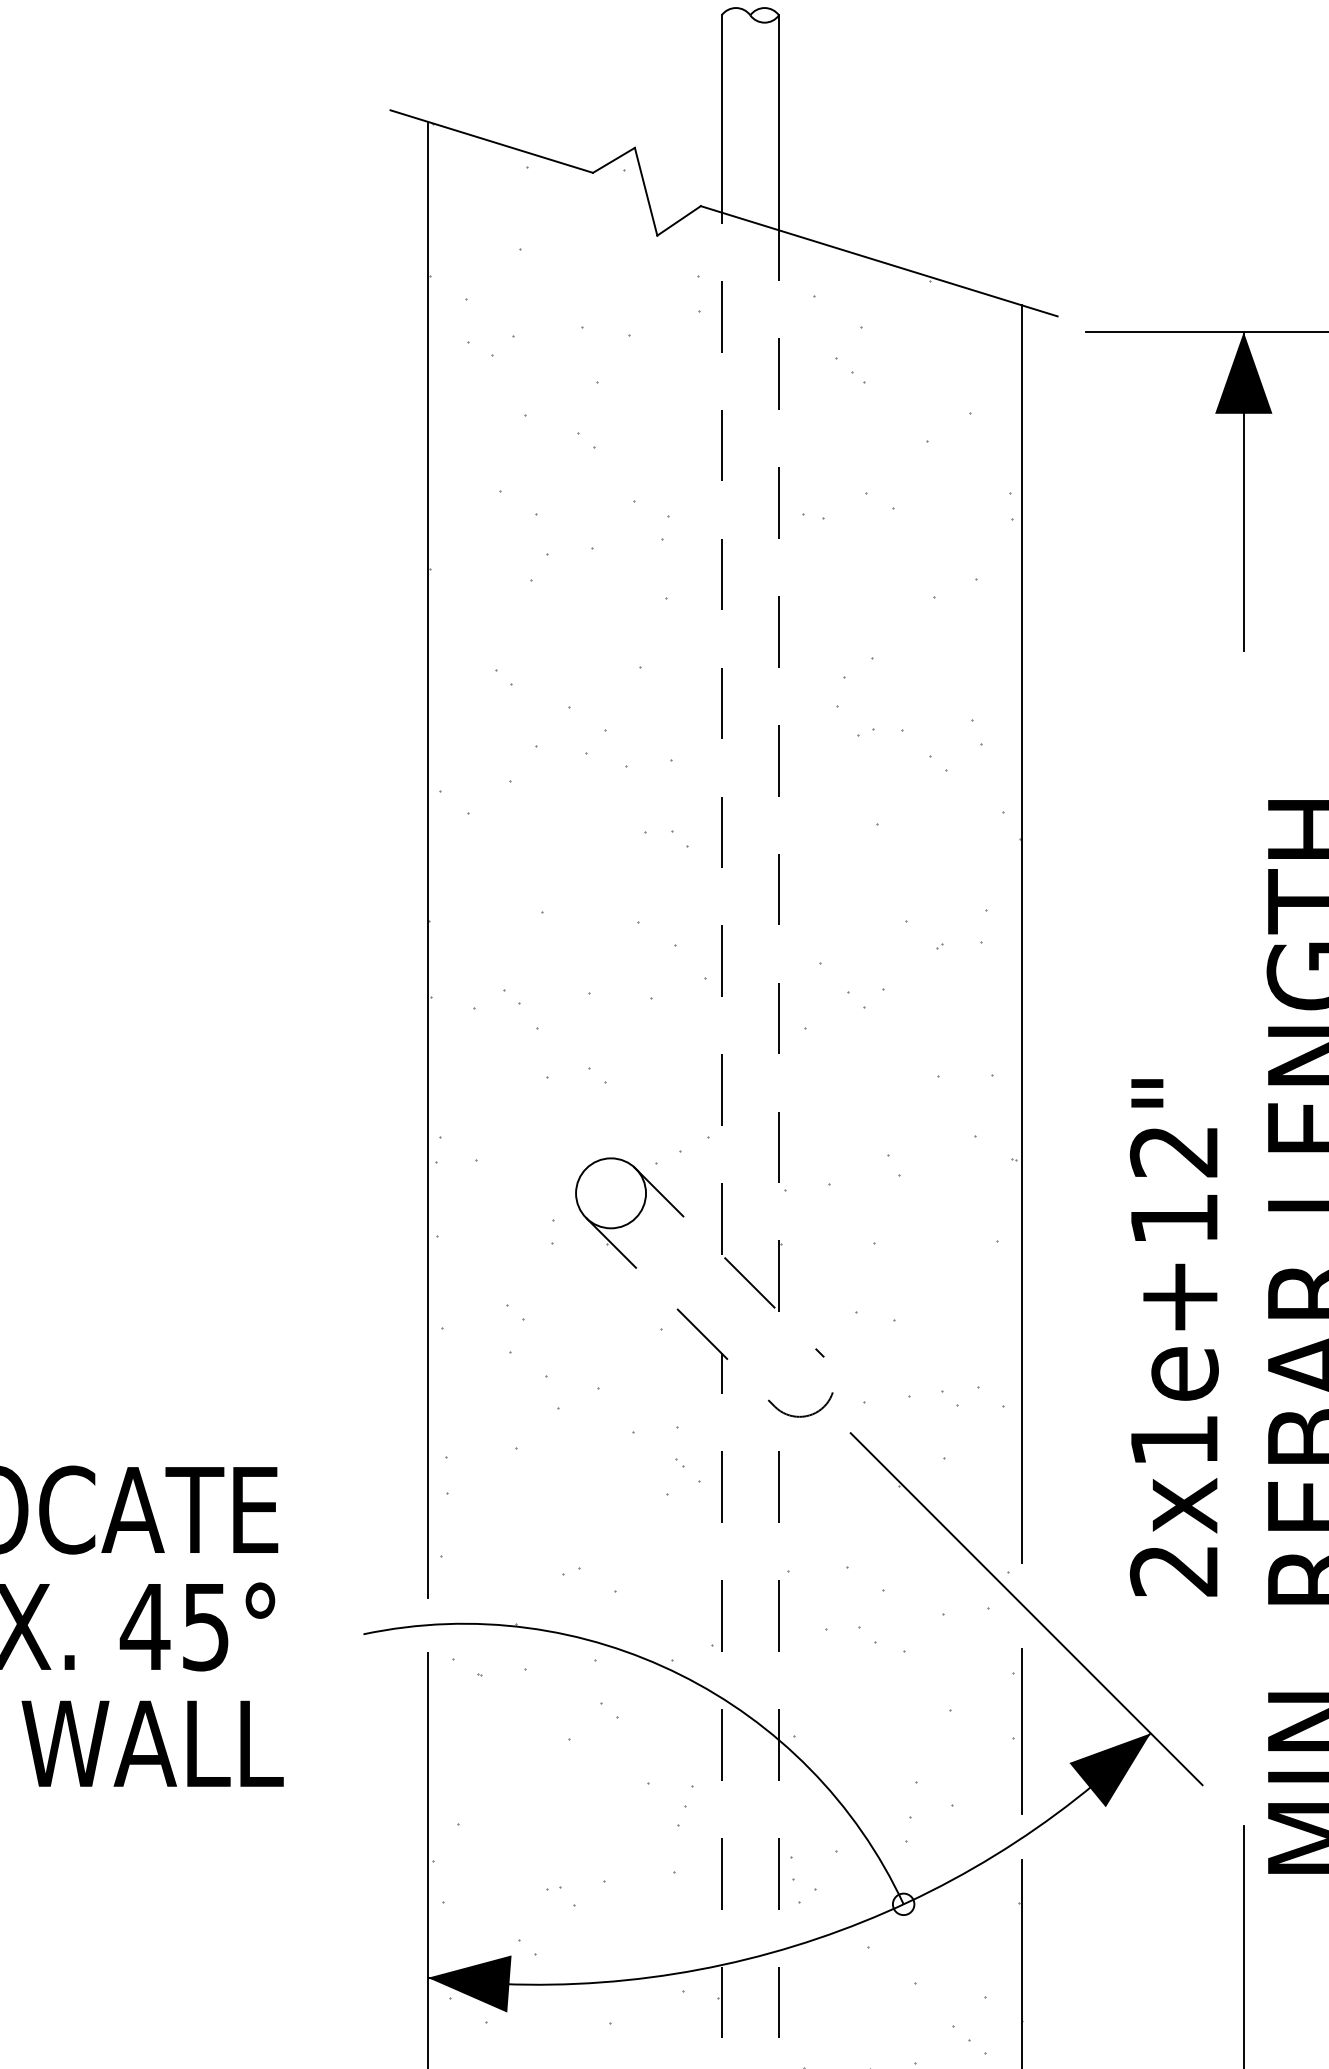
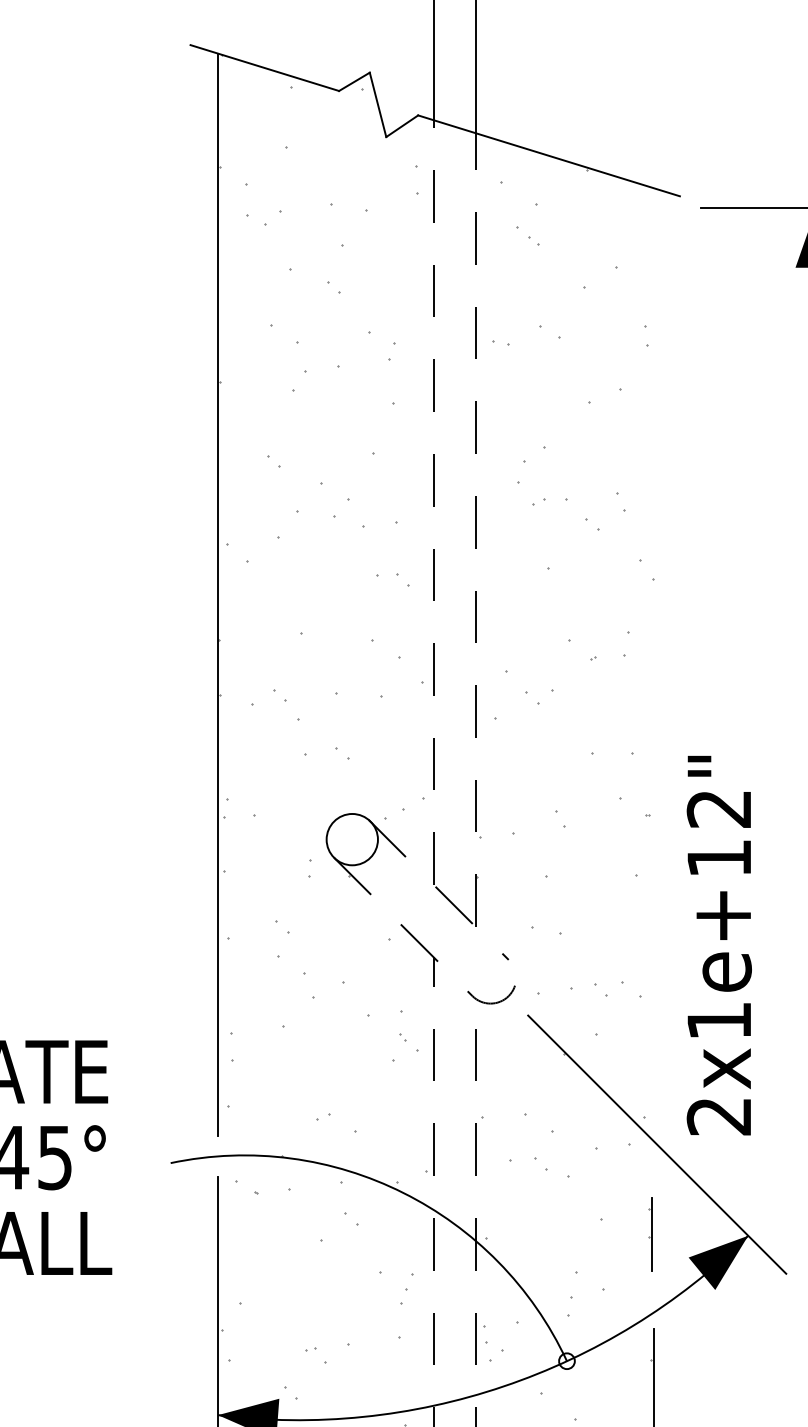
line: (1021, 934) -> (653, 649), removed
text: (1173, 1337) -> (718, 945), moved
part: (1017, 1731) -> (650, 1234), size x0.6

